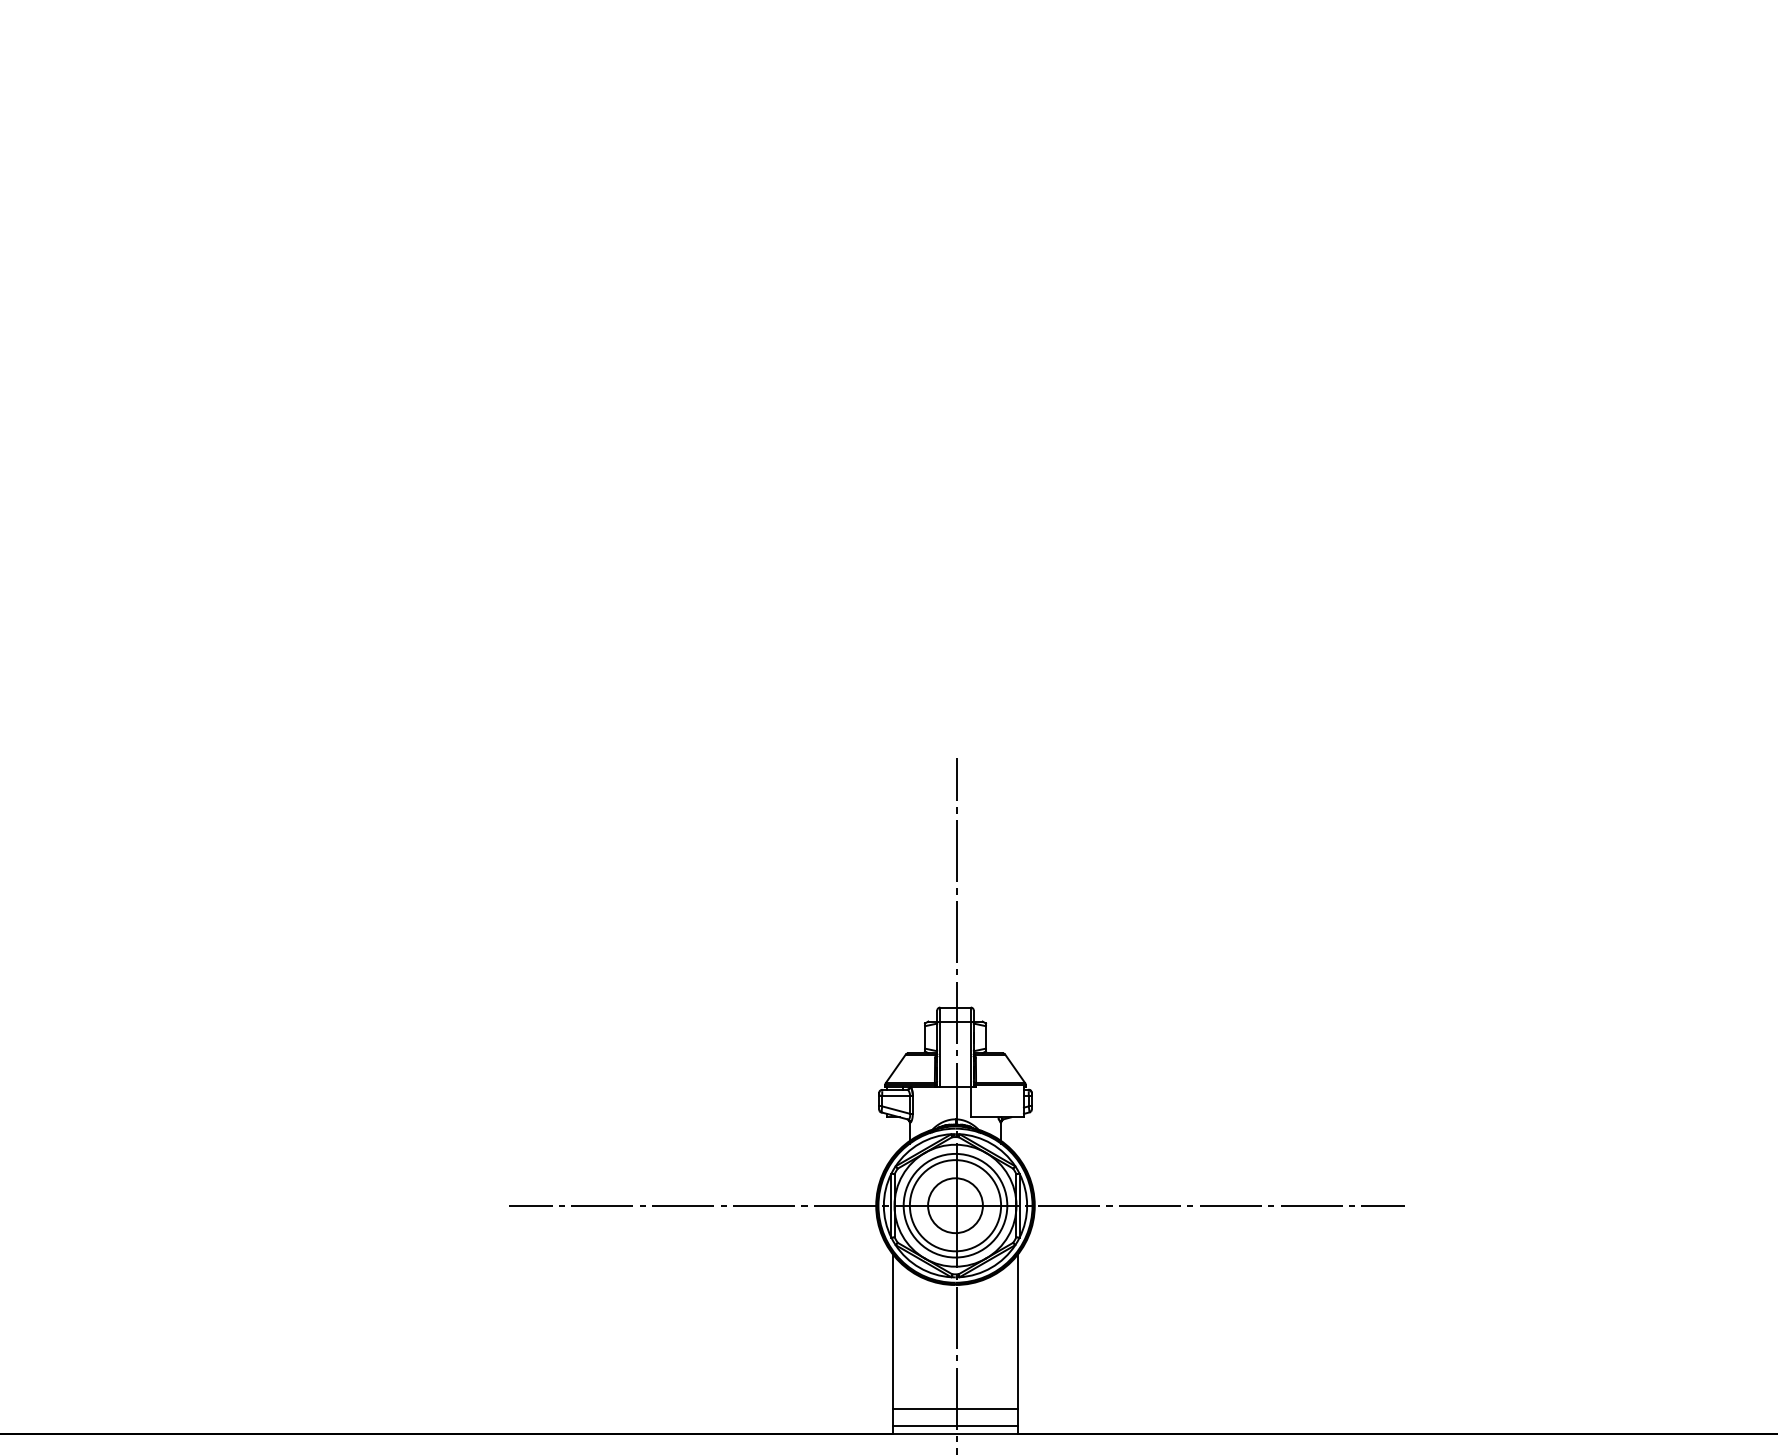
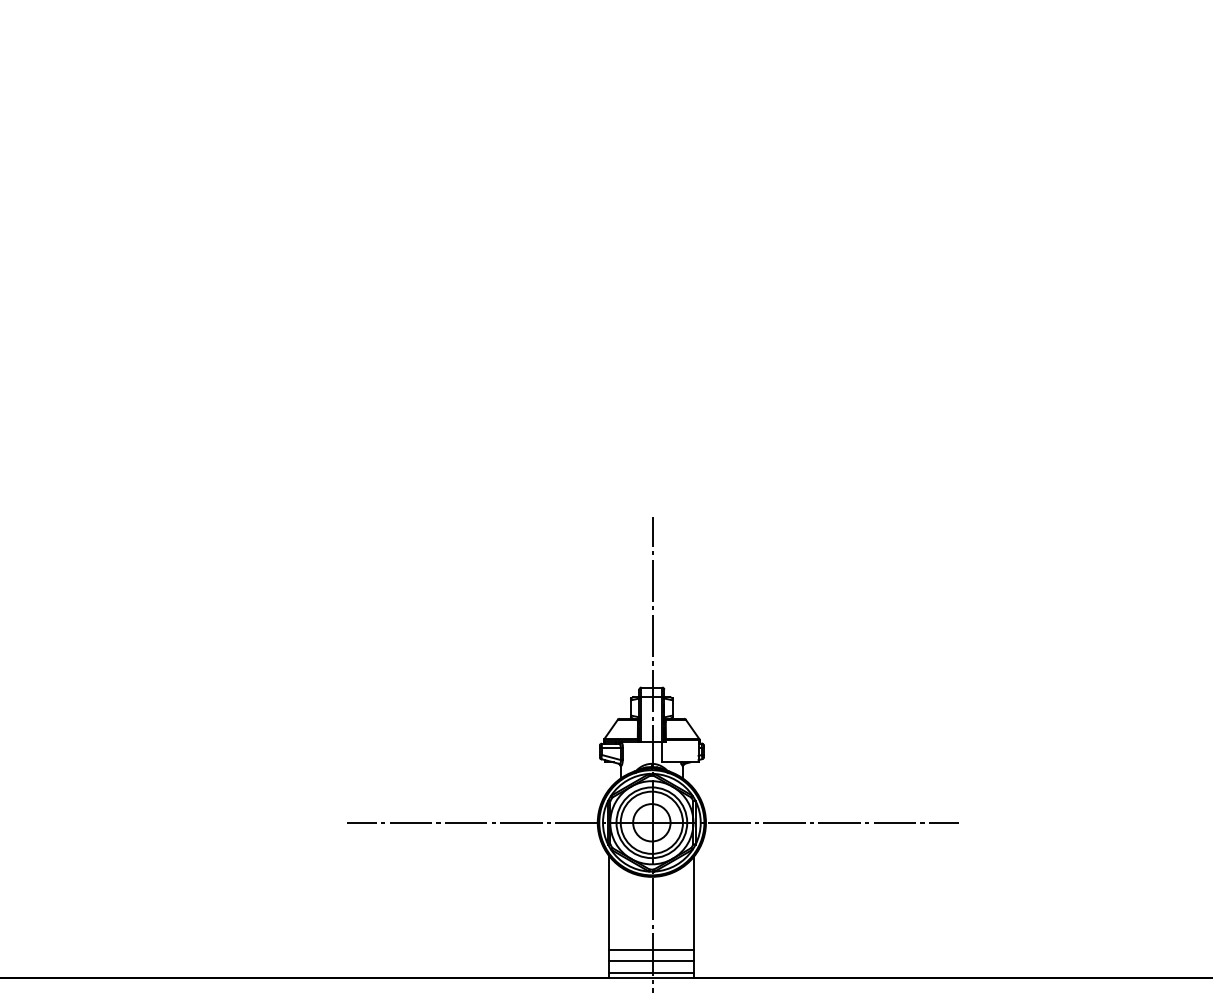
line: (954, 1392) -> (651, 950), added

